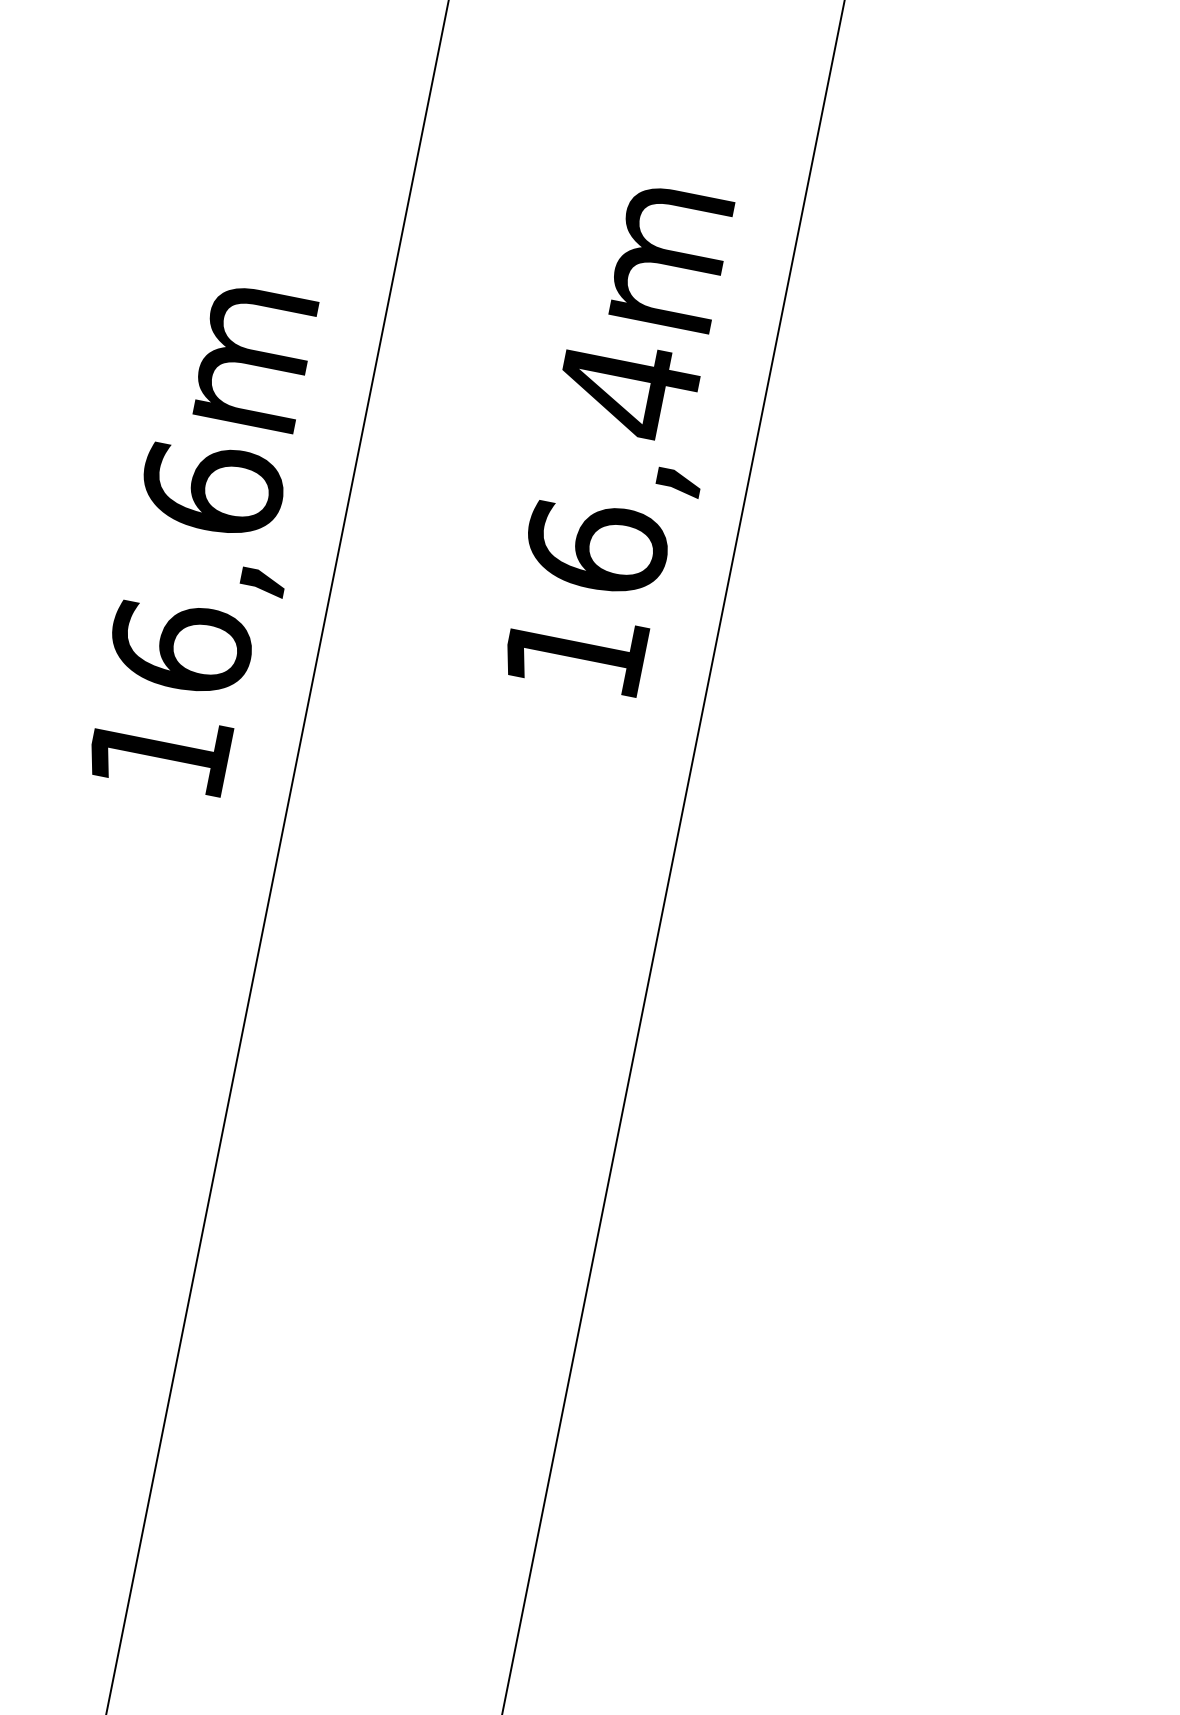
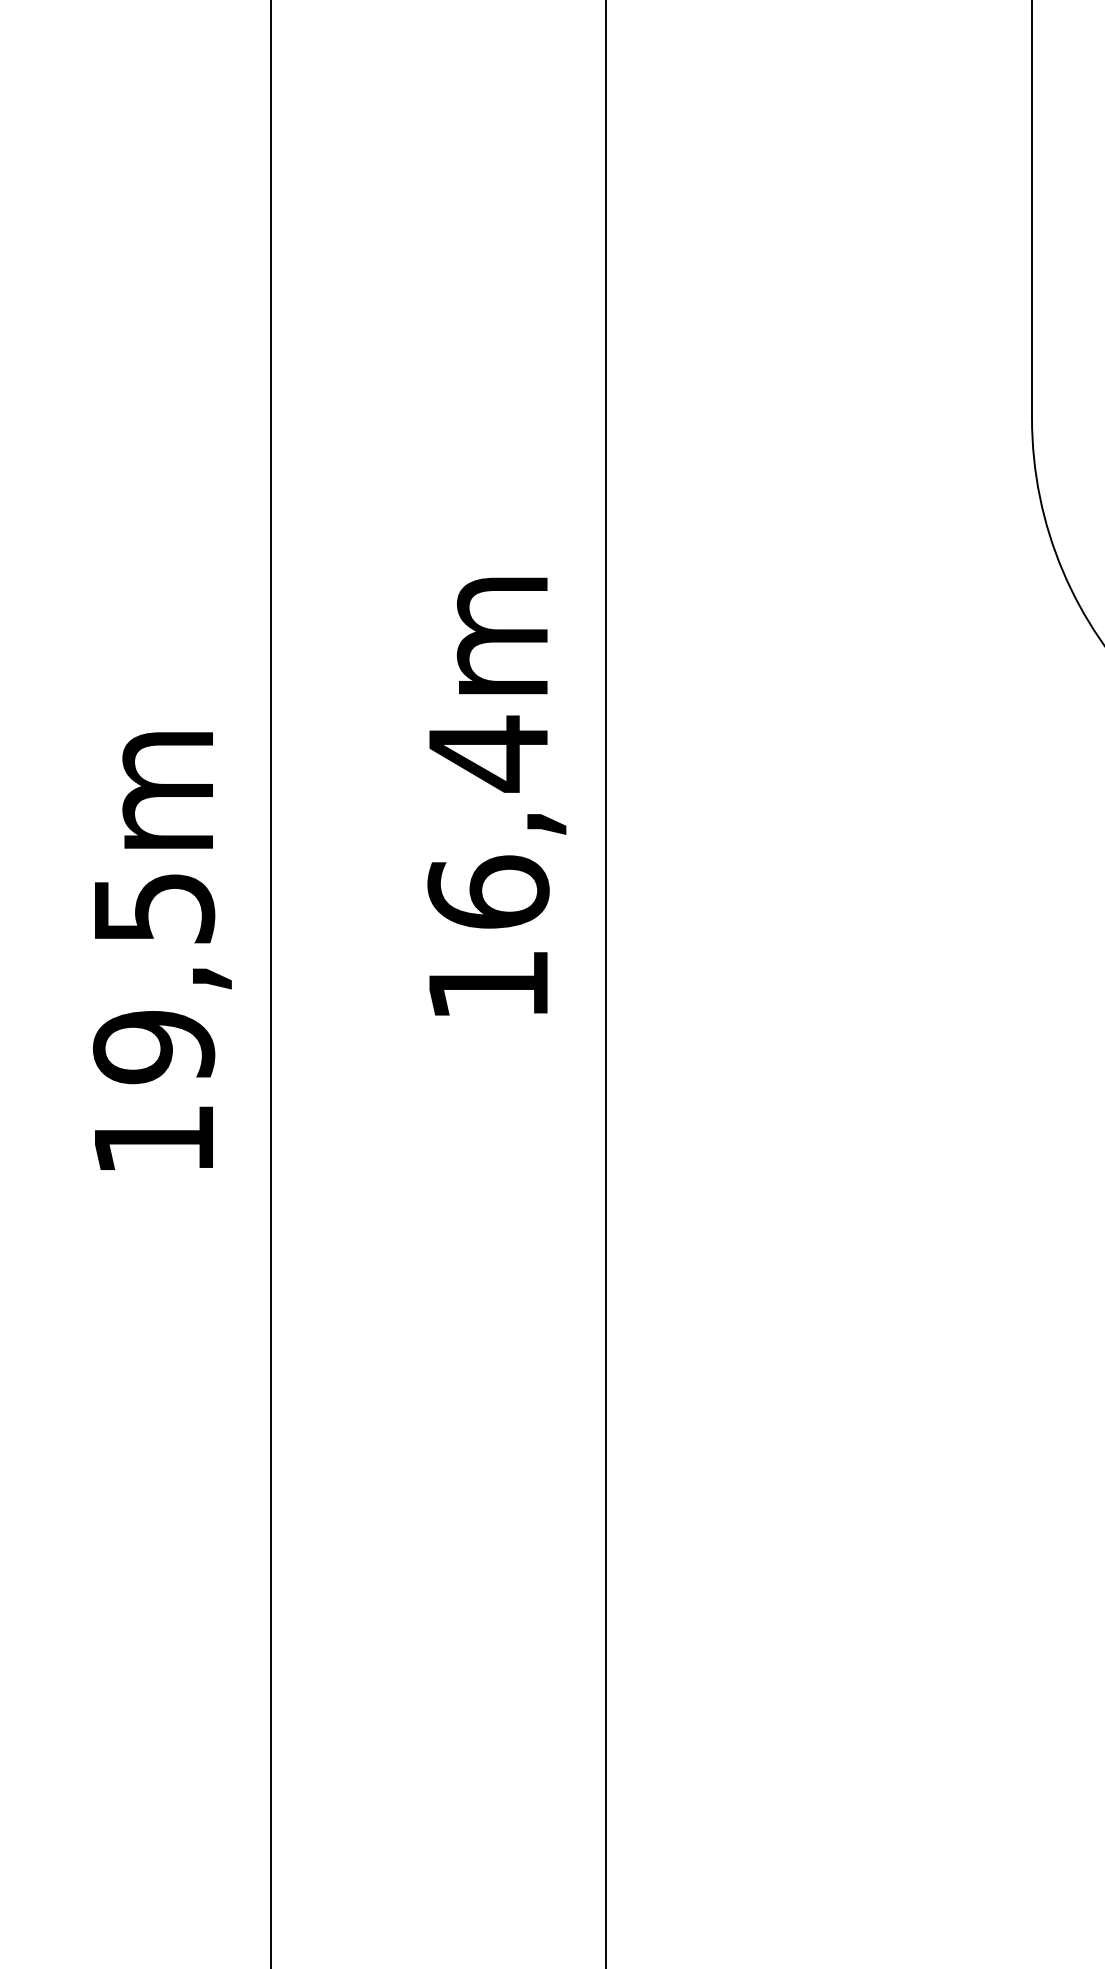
text: (196, 567) -> (153, 977), 16,6m -> 19,5m

